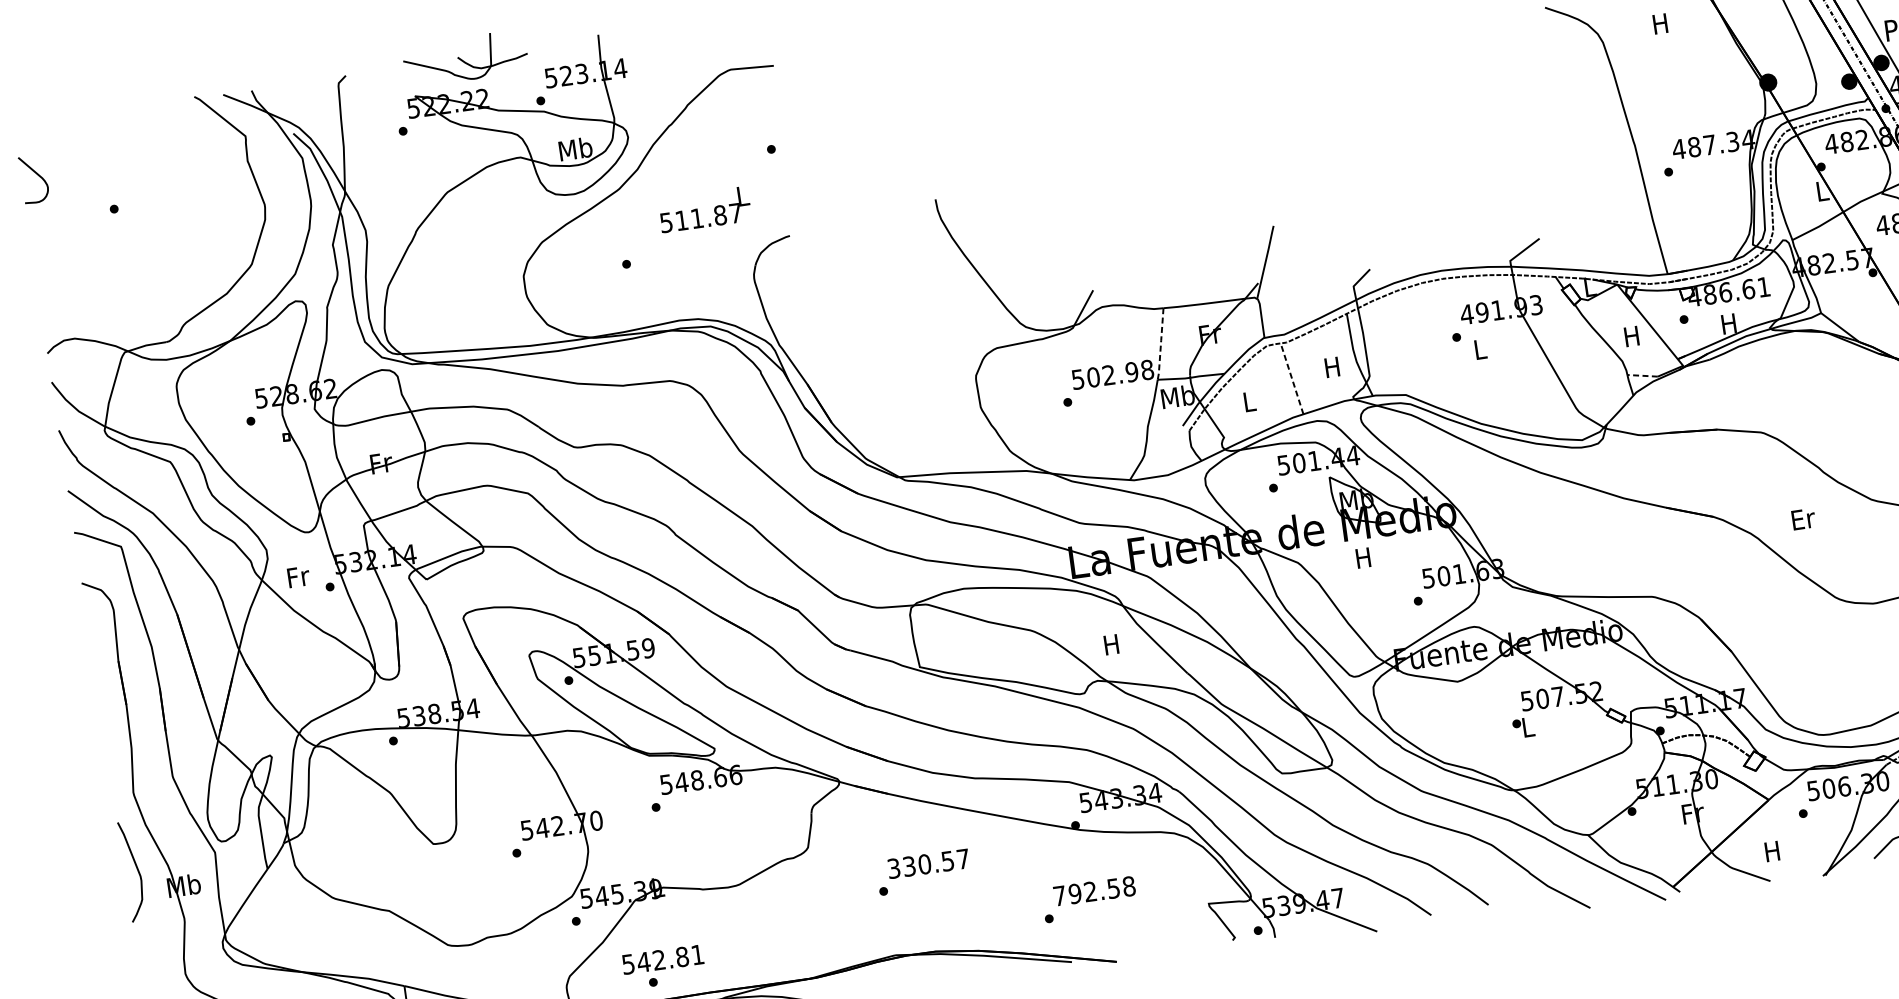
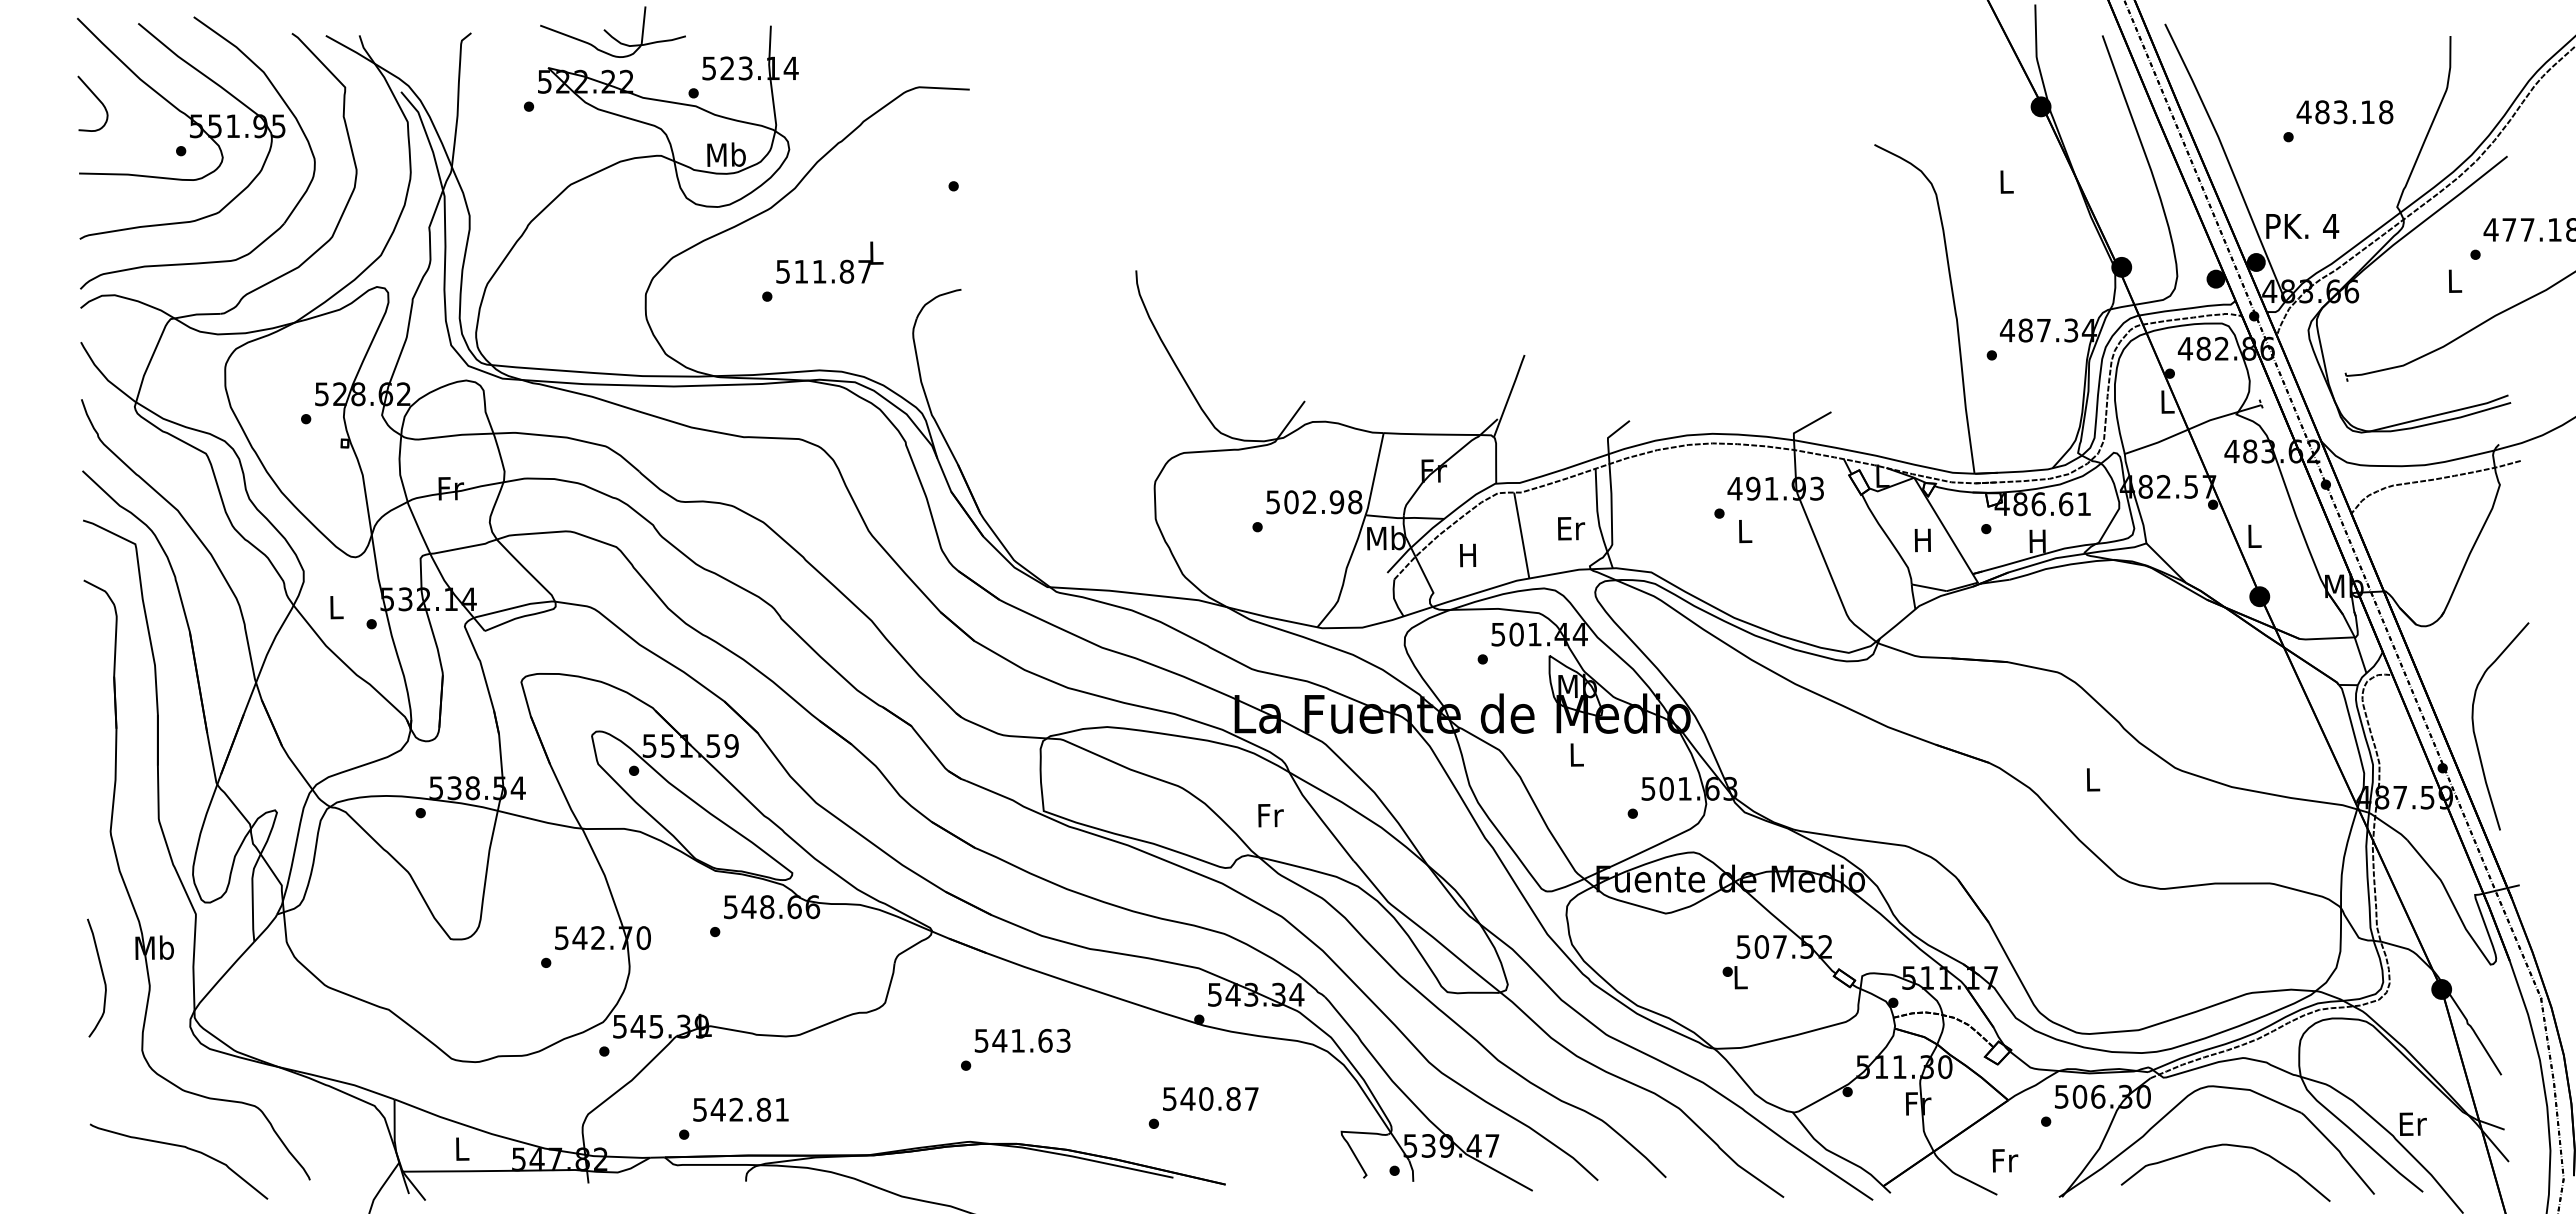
text: (1660, 23) -> (2005, 181), H -> L
part: (125, 196) -> (196, 138), added
text: (704, 209) -> (829, 262), moved
line: (1160, 344) -> (1374, 474), dashed -> solid
text: (1333, 367) -> (1571, 528), H -> Er
line: (1642, 375) -> (1929, 587), dashed -> solid
line: (1291, 378) -> (1521, 535), dashed -> solid
text: (1249, 401) -> (1468, 555), L -> H
text: (1803, 518) -> (2093, 779), Er -> L
text: (1363, 557) -> (1576, 754), H -> L
text: (298, 576) -> (336, 607), Fr -> L
text: (1112, 644) -> (1270, 815), H -> Fr
text: (1773, 851) -> (2005, 1160), H -> Fr
text: (928, 863) -> (1022, 1040), 330.57 -> 541.63
curve: (137, 870) -> (102, 977), moved
text: (1094, 890) -> (1210, 1098), 792.58 -> 540.87
text: (662, 959) -> (740, 1109), moved

